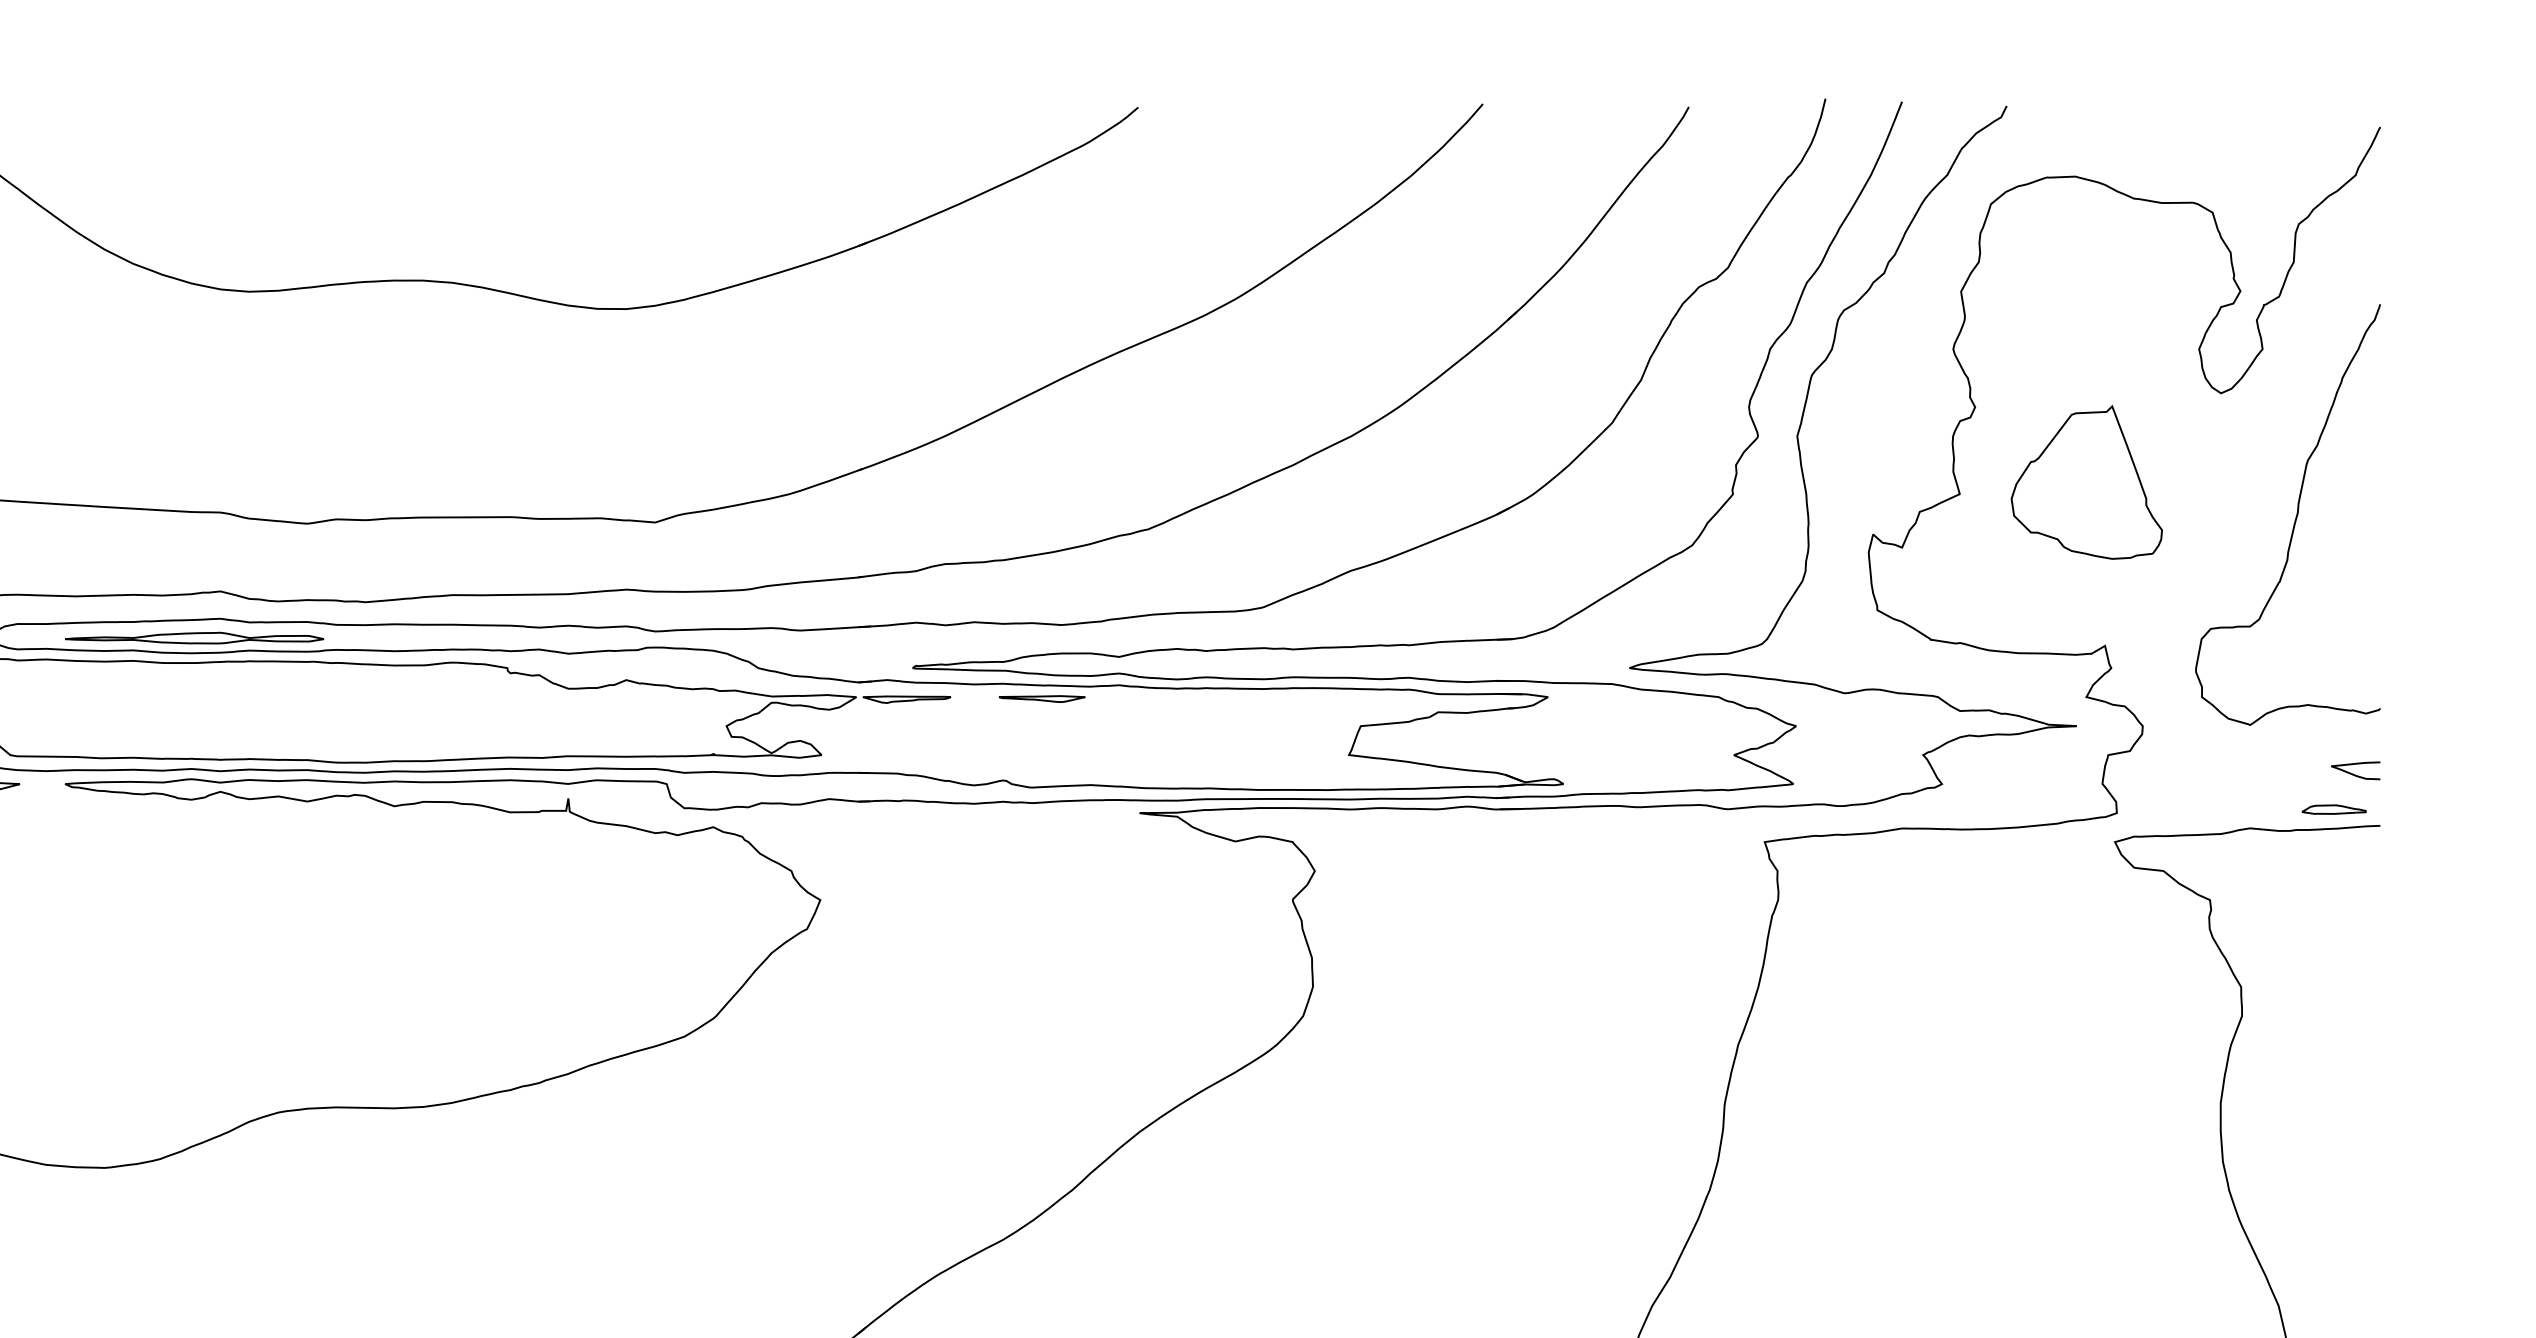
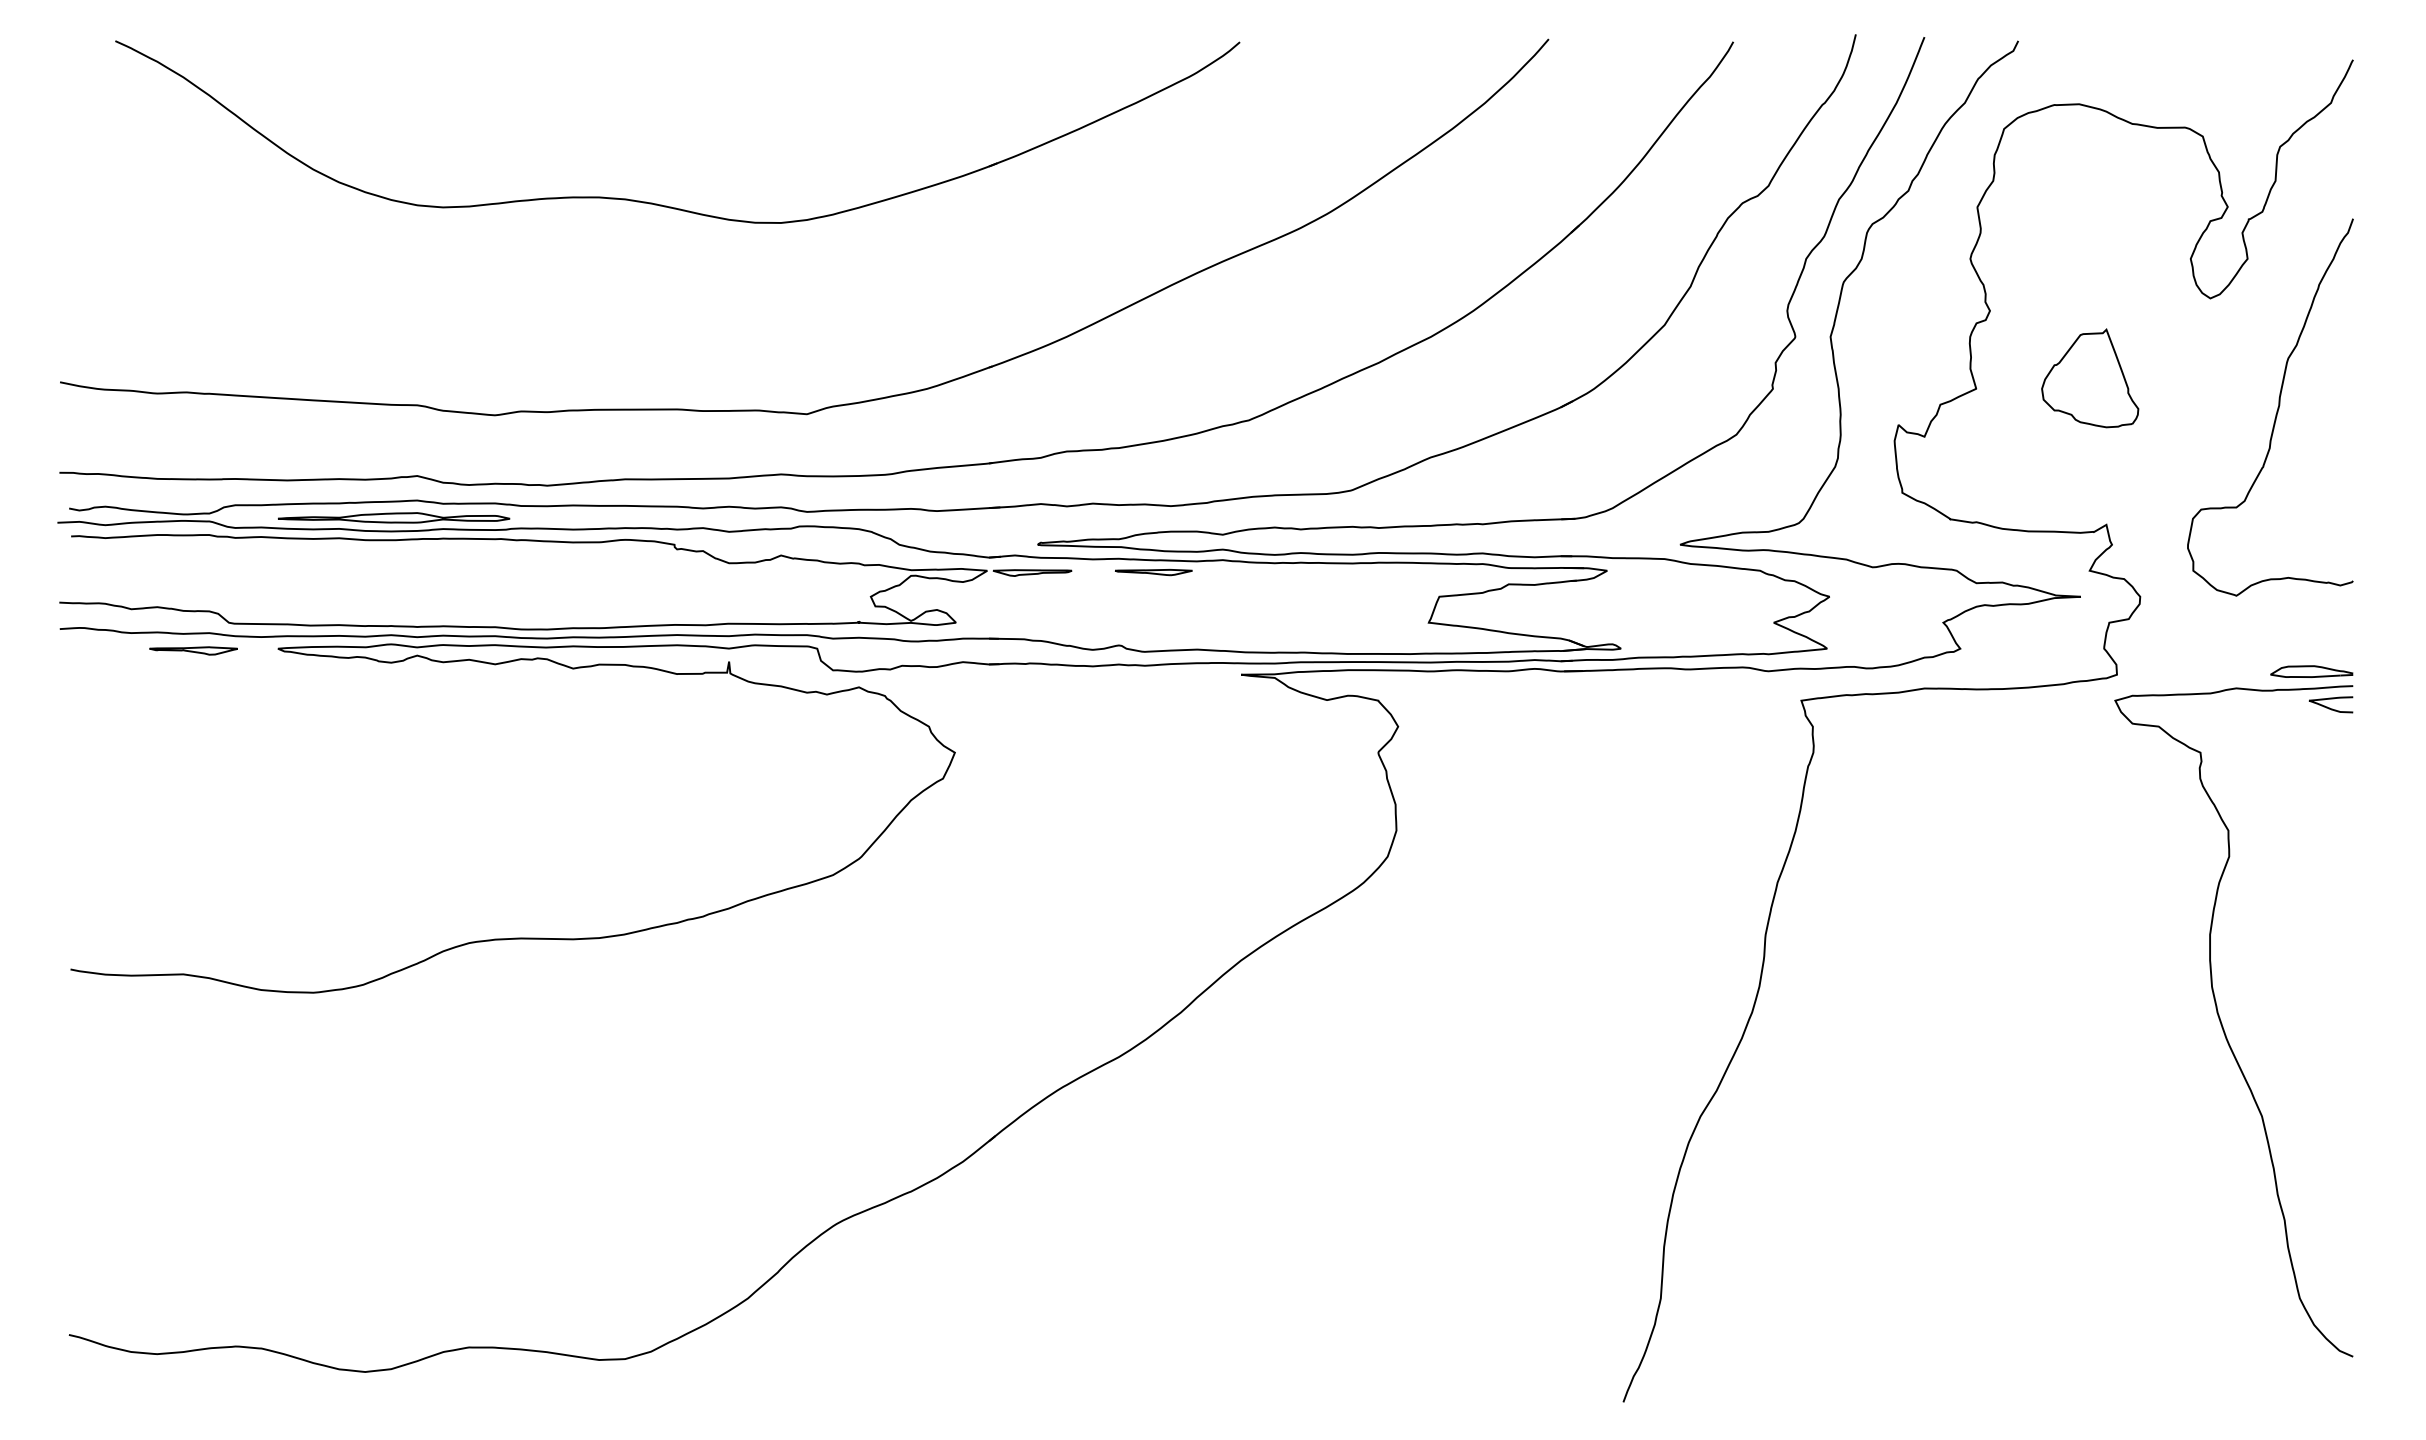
part: (2087, 482) -> (2090, 378), size x0.71
curve: (2353, 773) -> (2329, 707), moved
part: (2333, 809) -> (2311, 671), size x1.43

